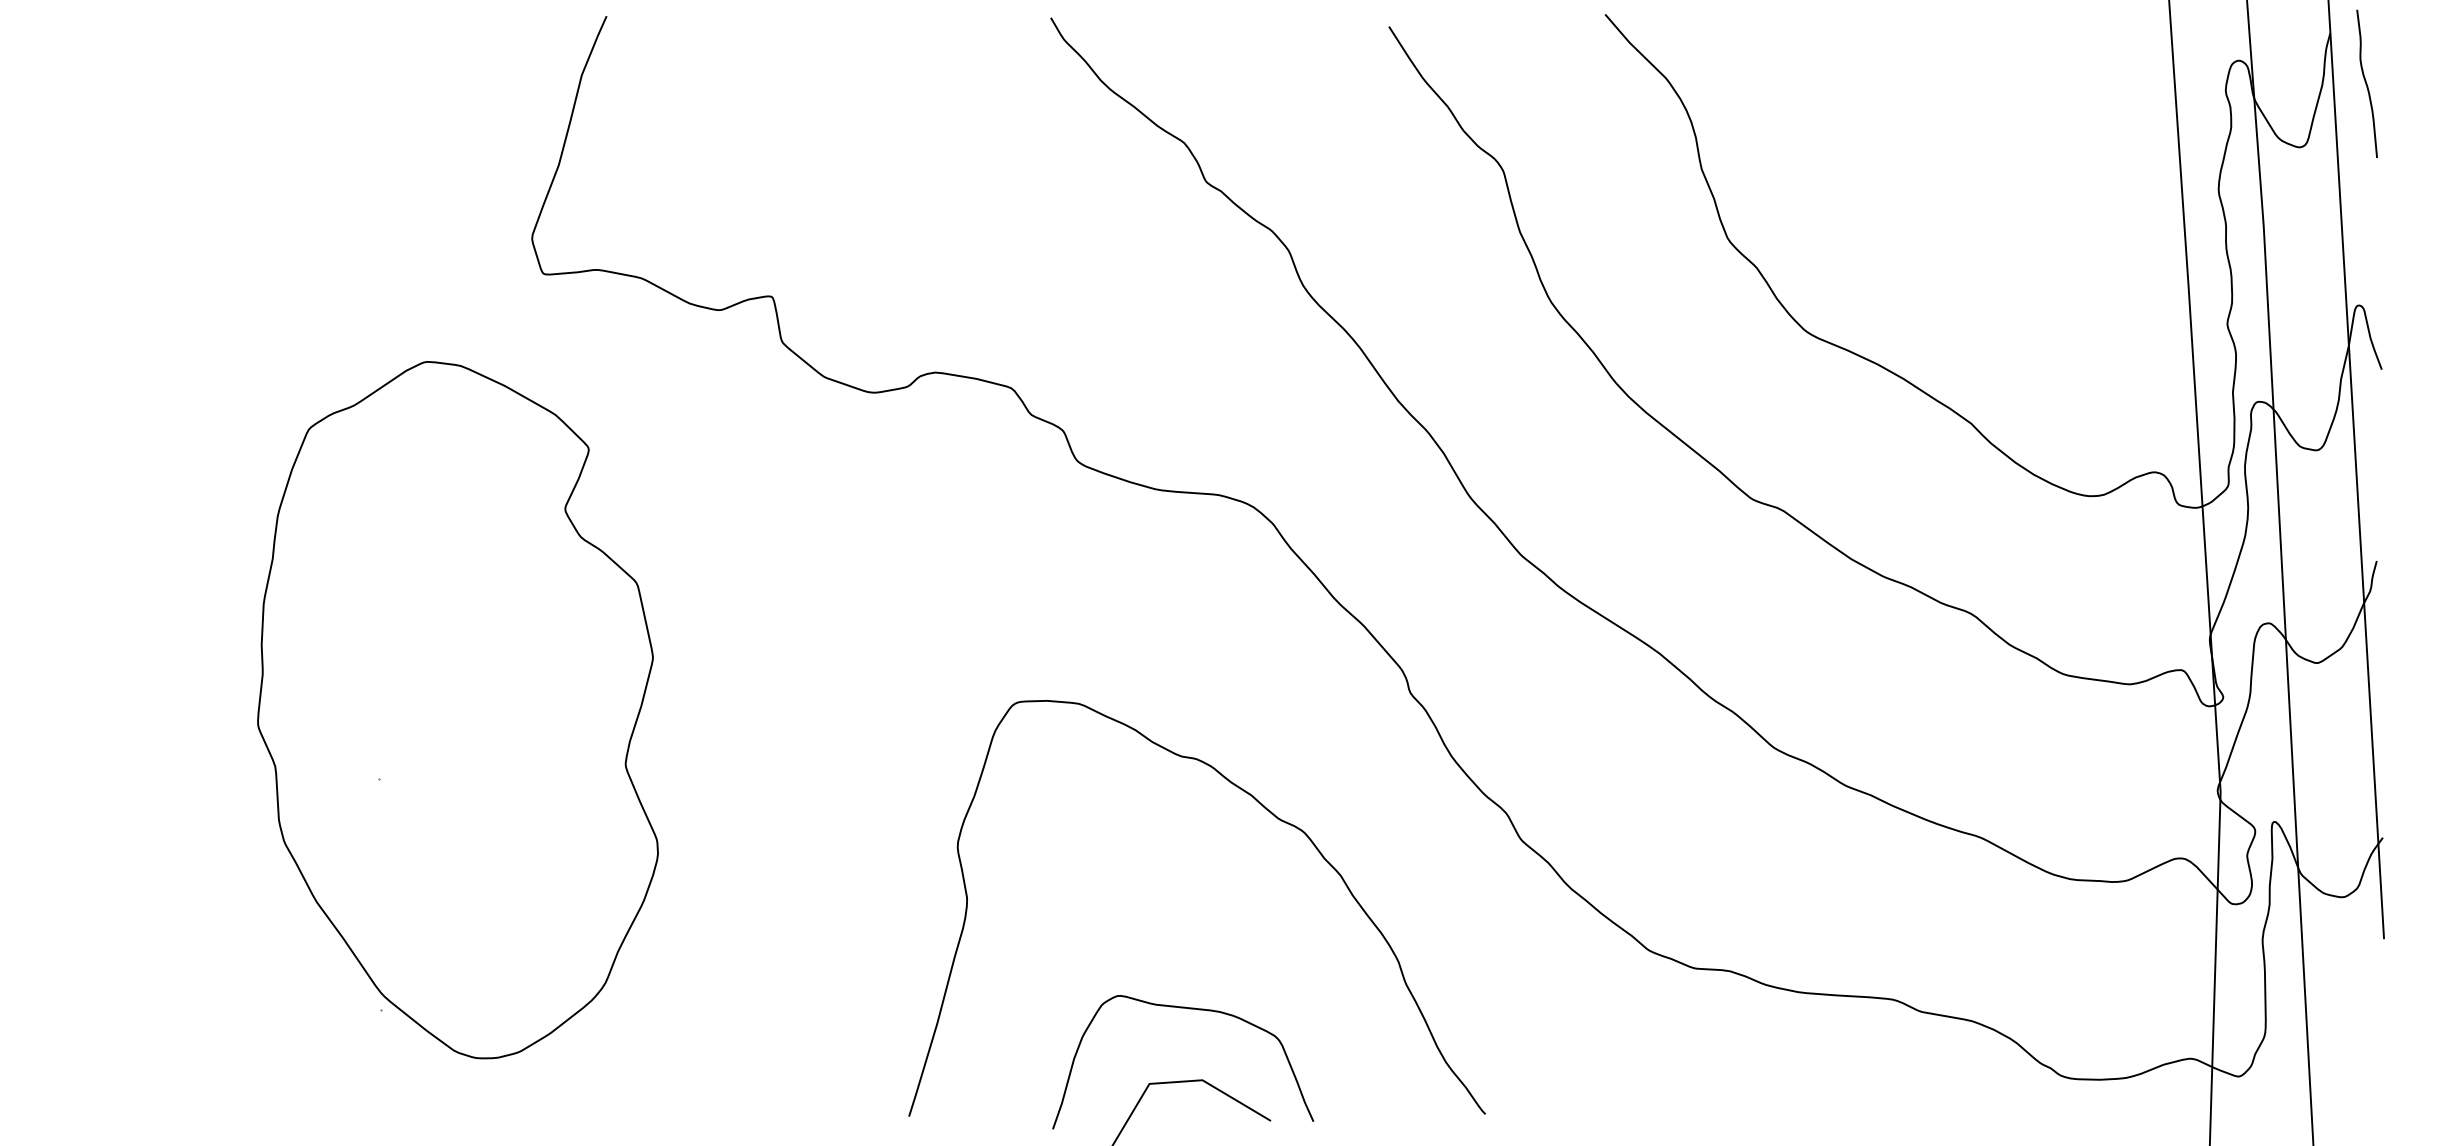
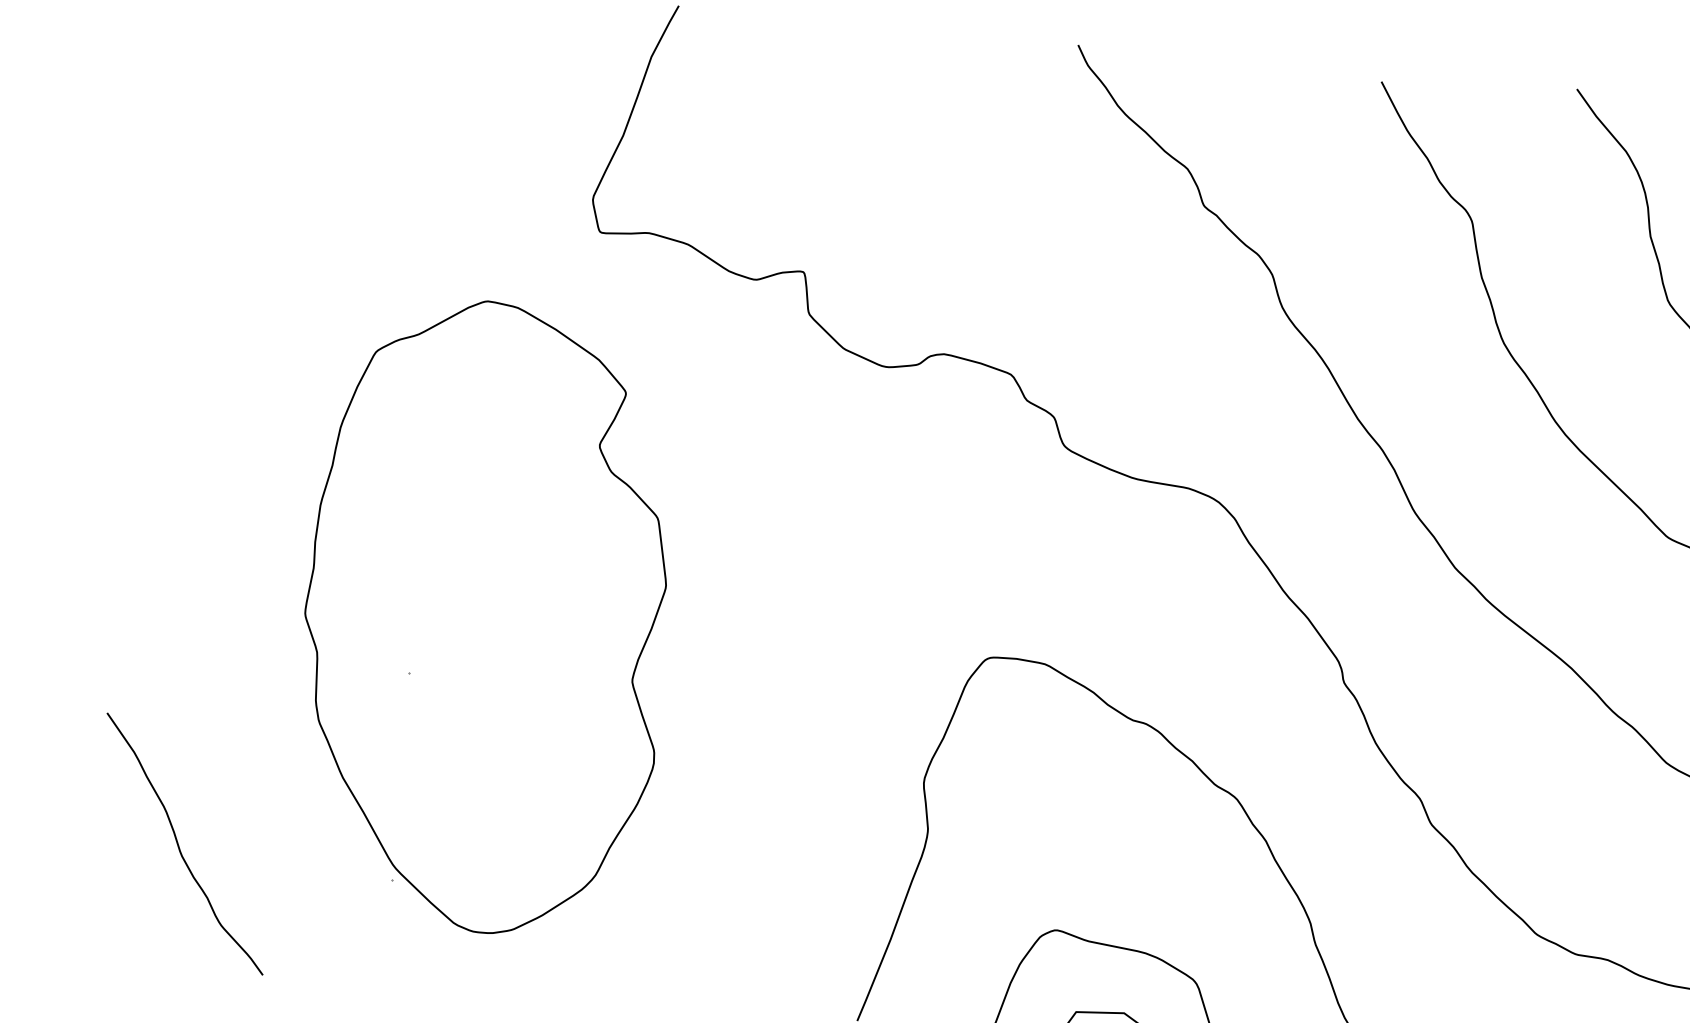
curve: (143, 993) -> (179, 845), added

